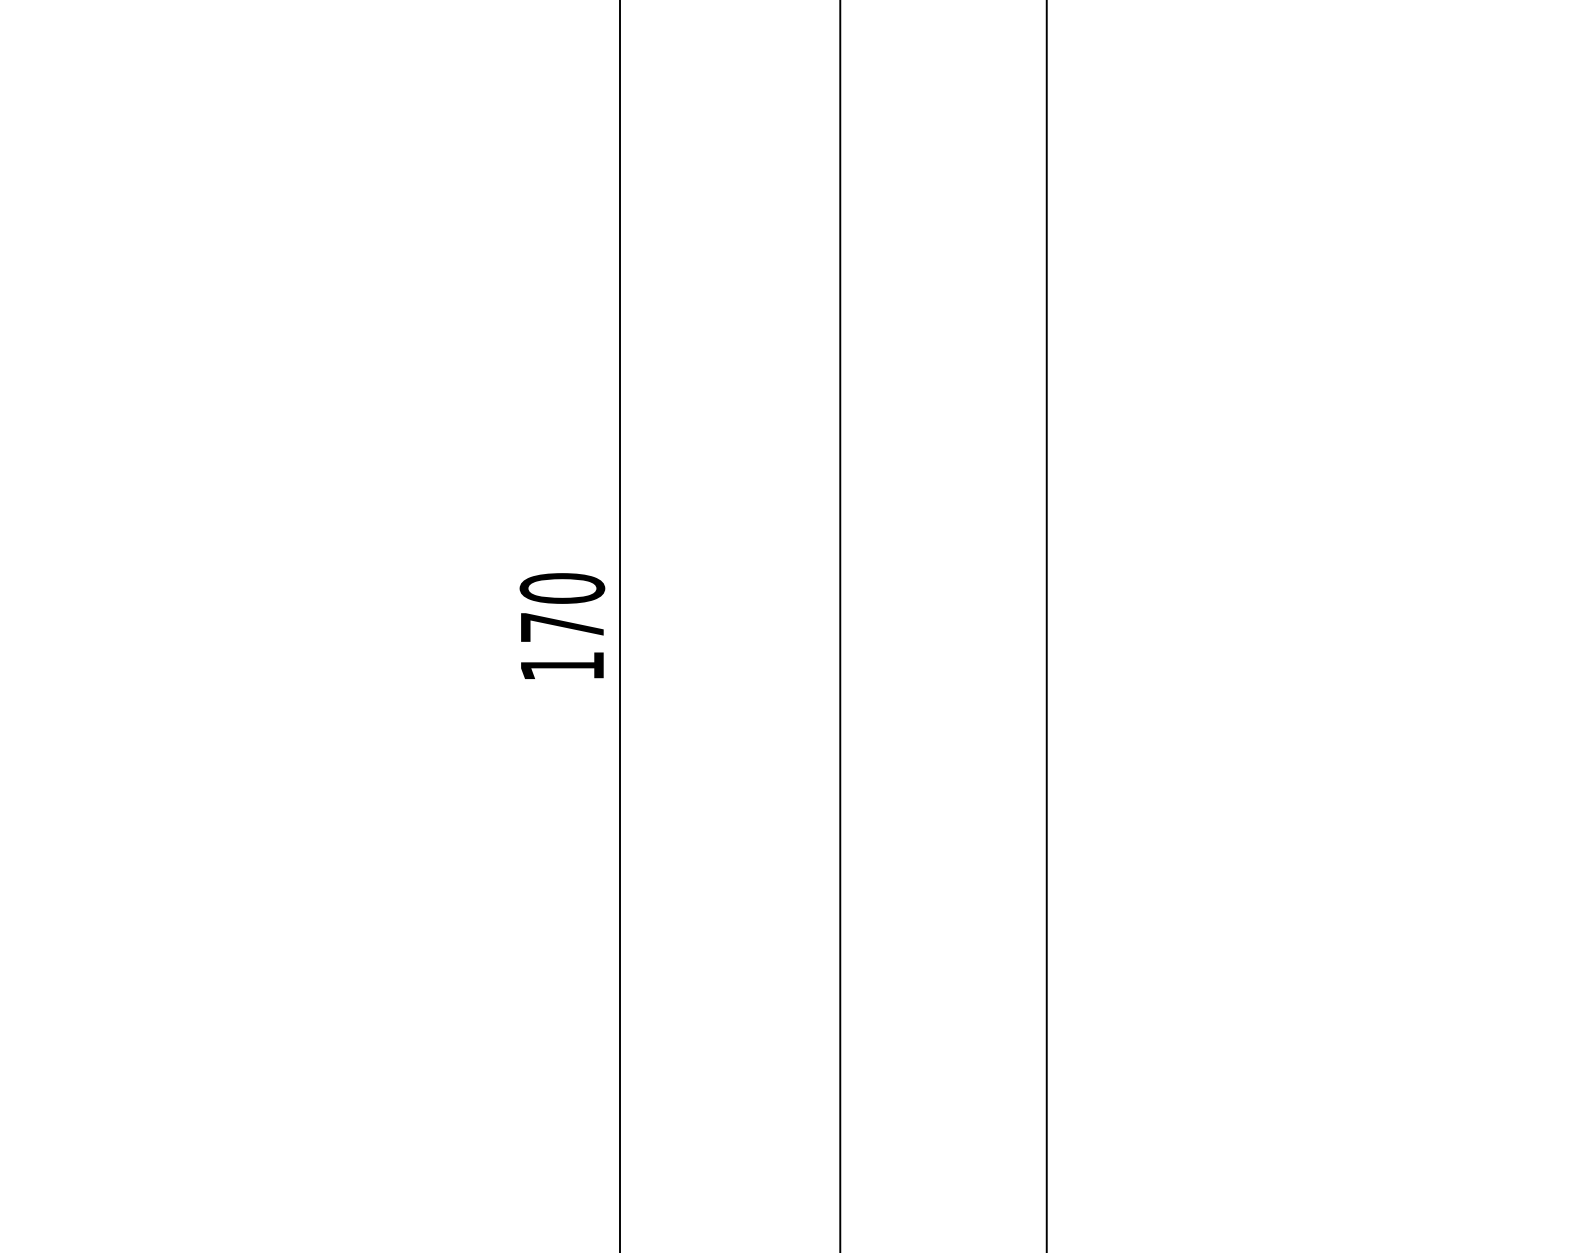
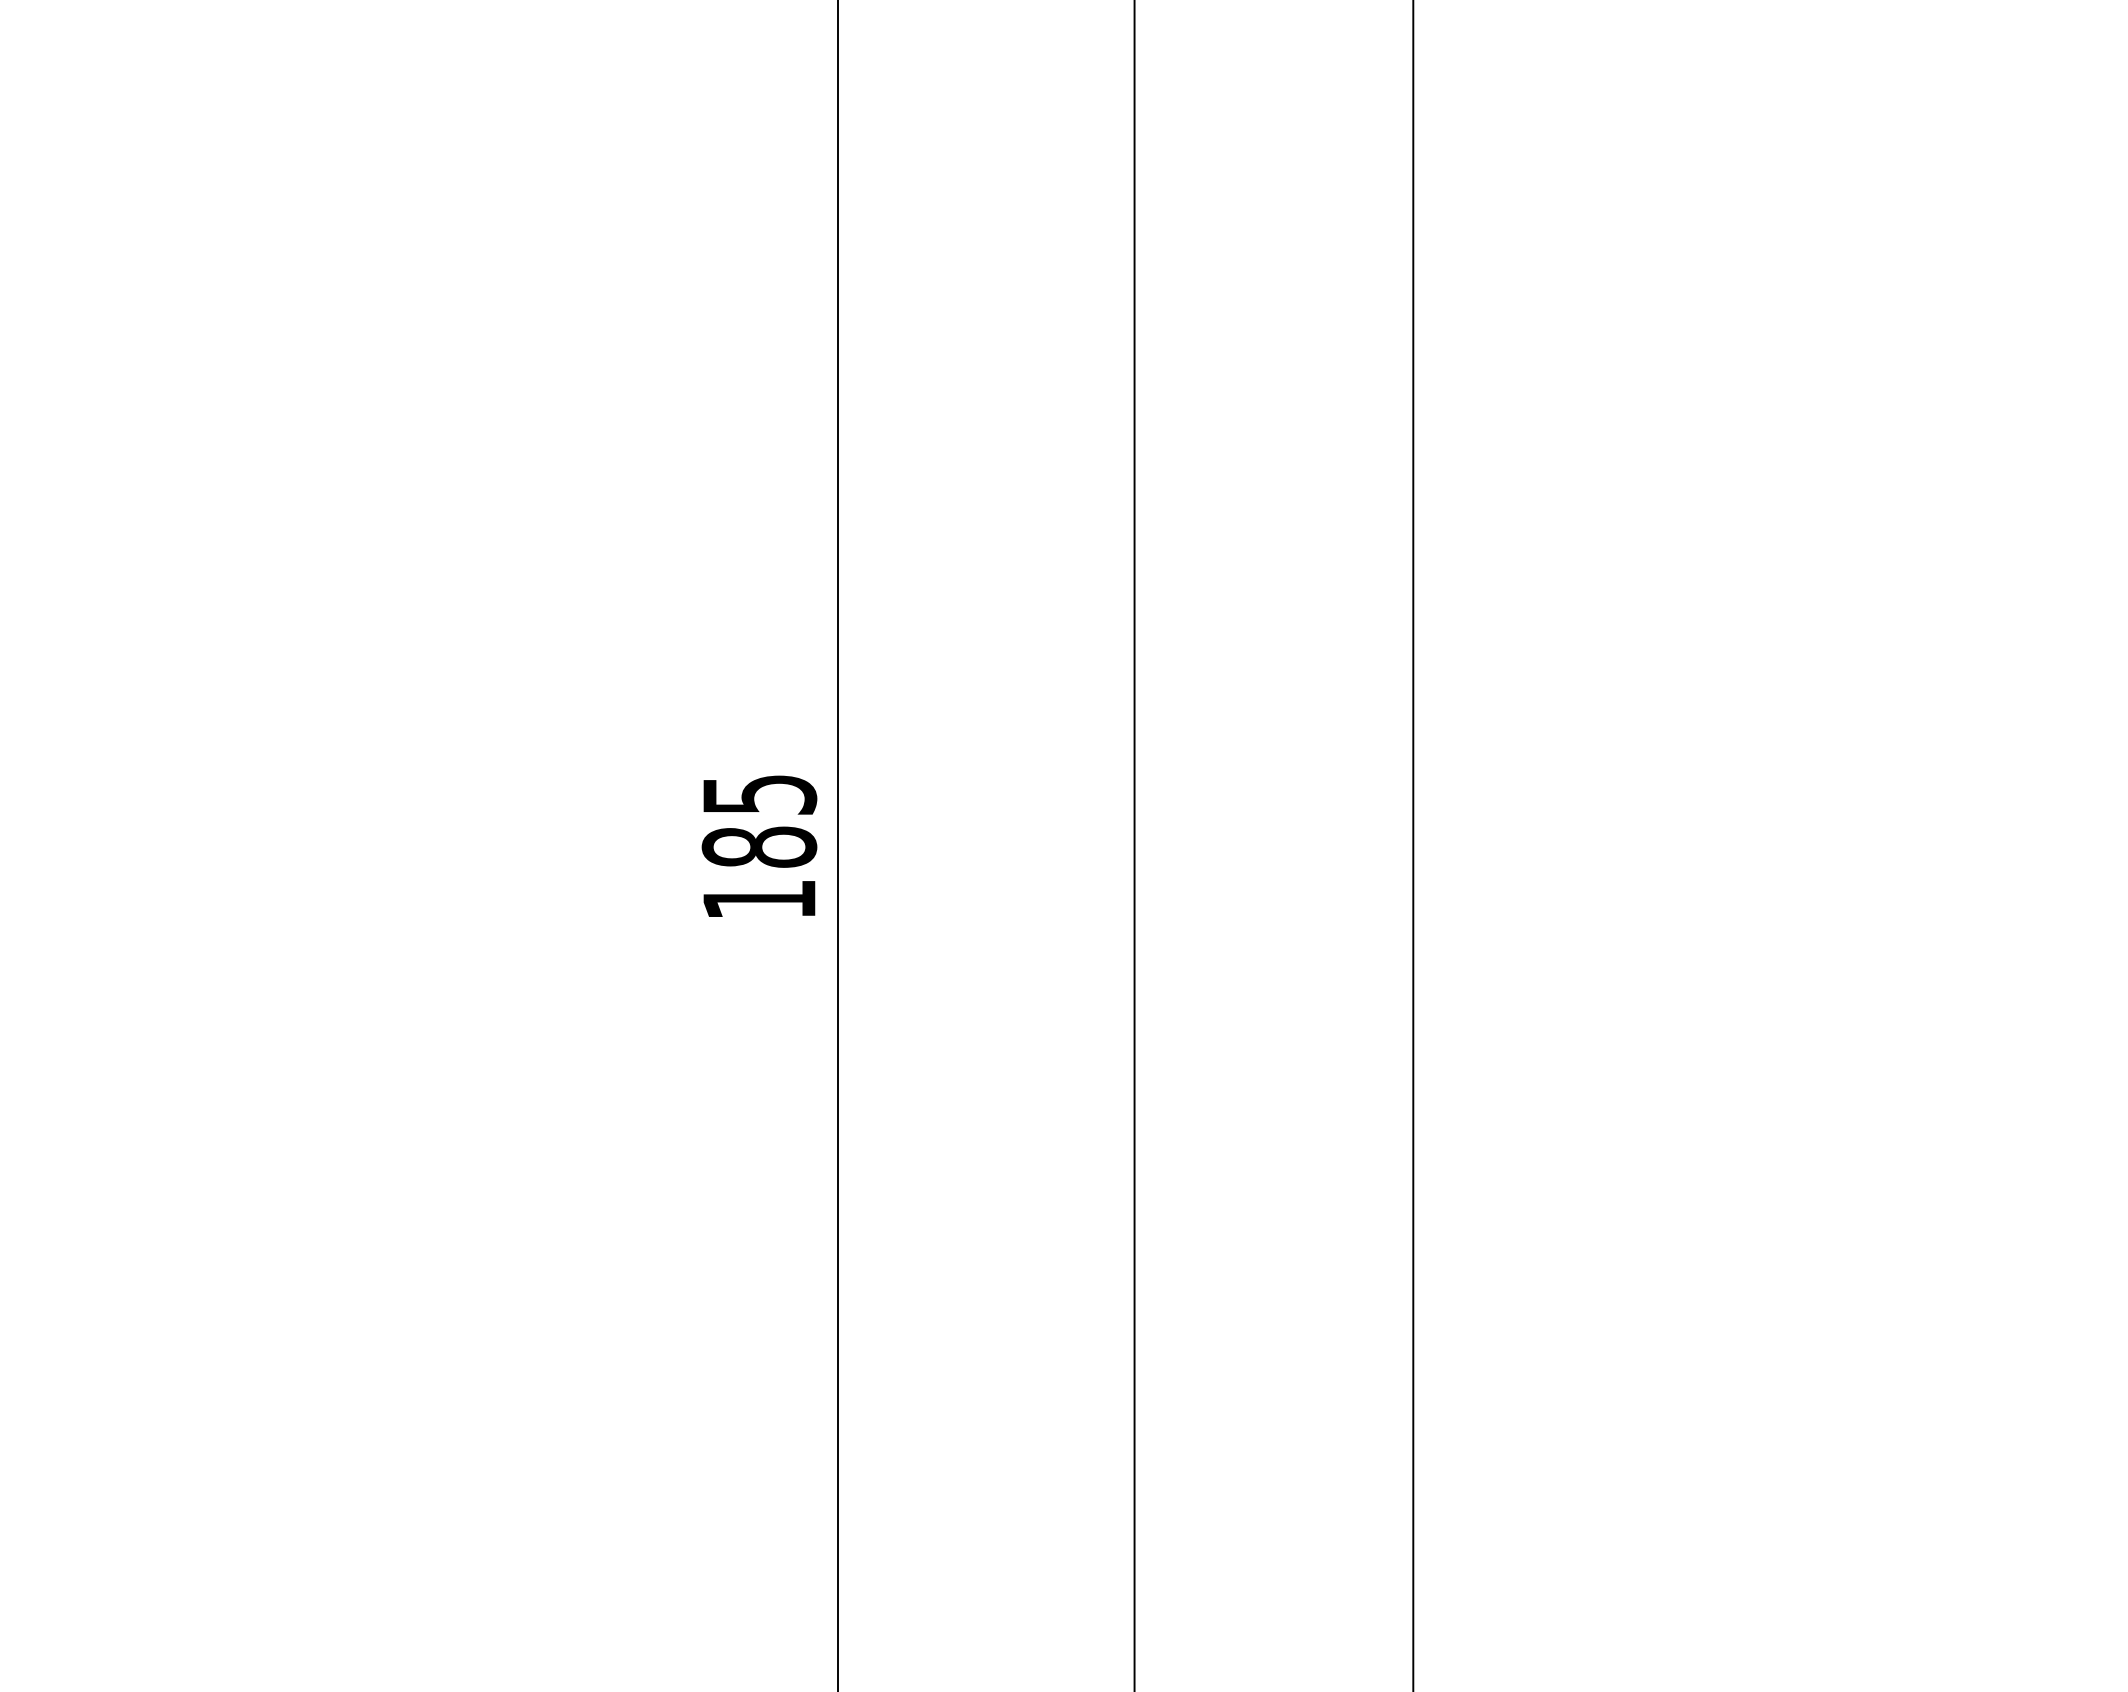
text: (562, 607) -> (759, 820), 170 -> 185

